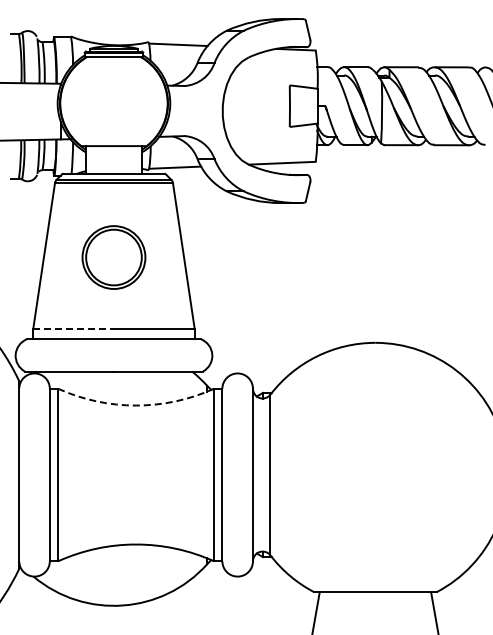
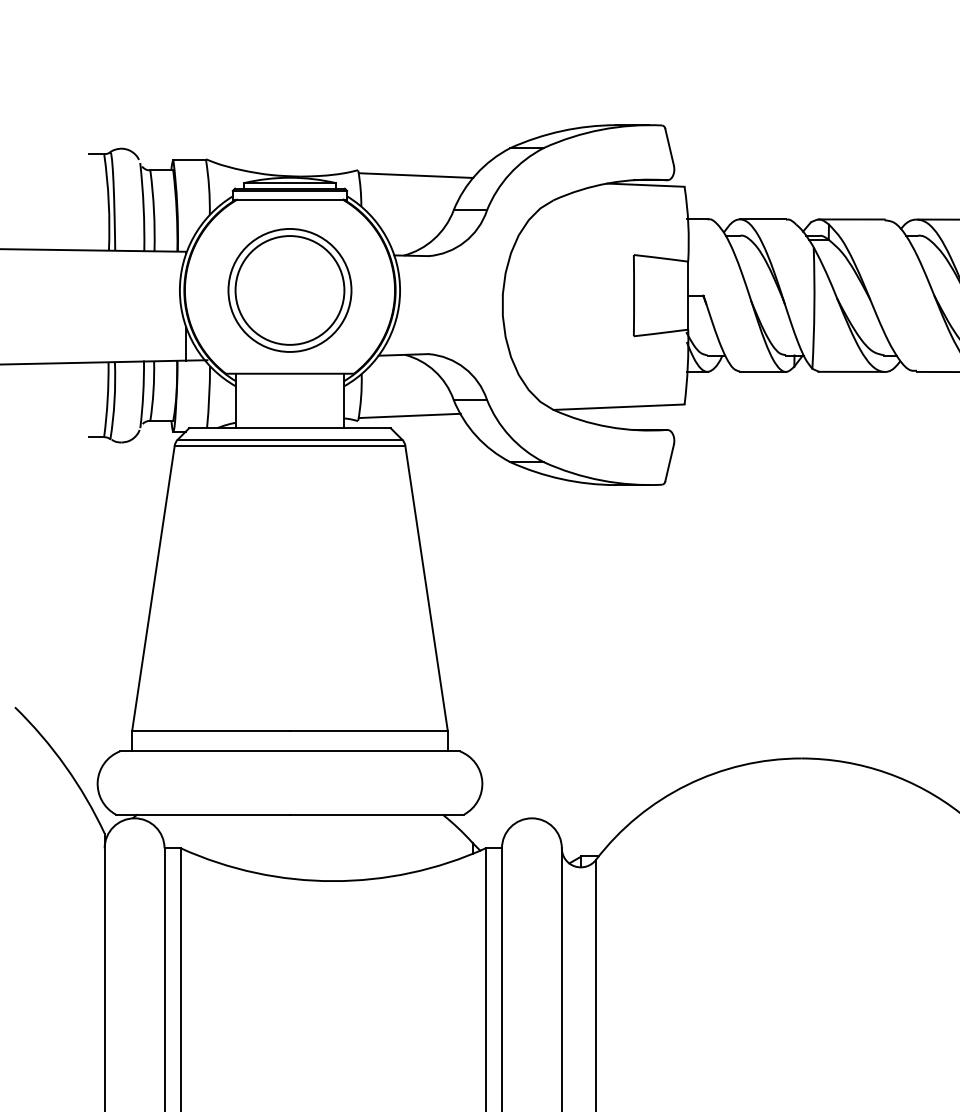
part: (113, 257) -> (289, 290), moved
line: (74, 328) -> (212, 730), dashed -> solid
arc: (136, 405) -> (334, 881), dashed -> solid

